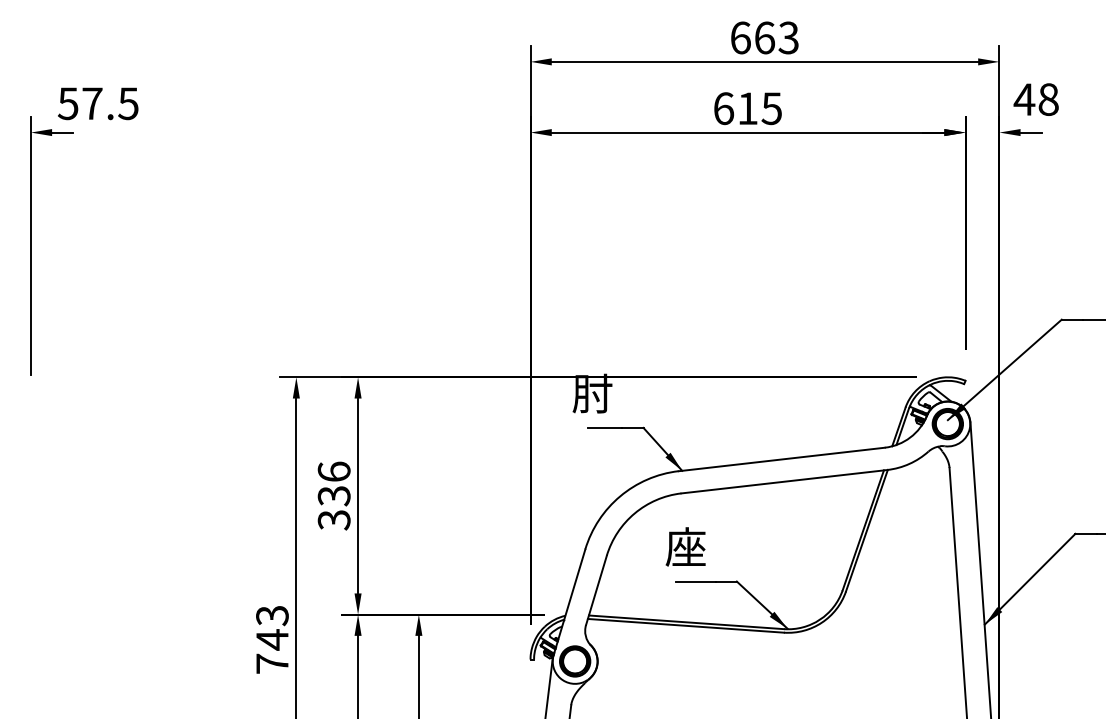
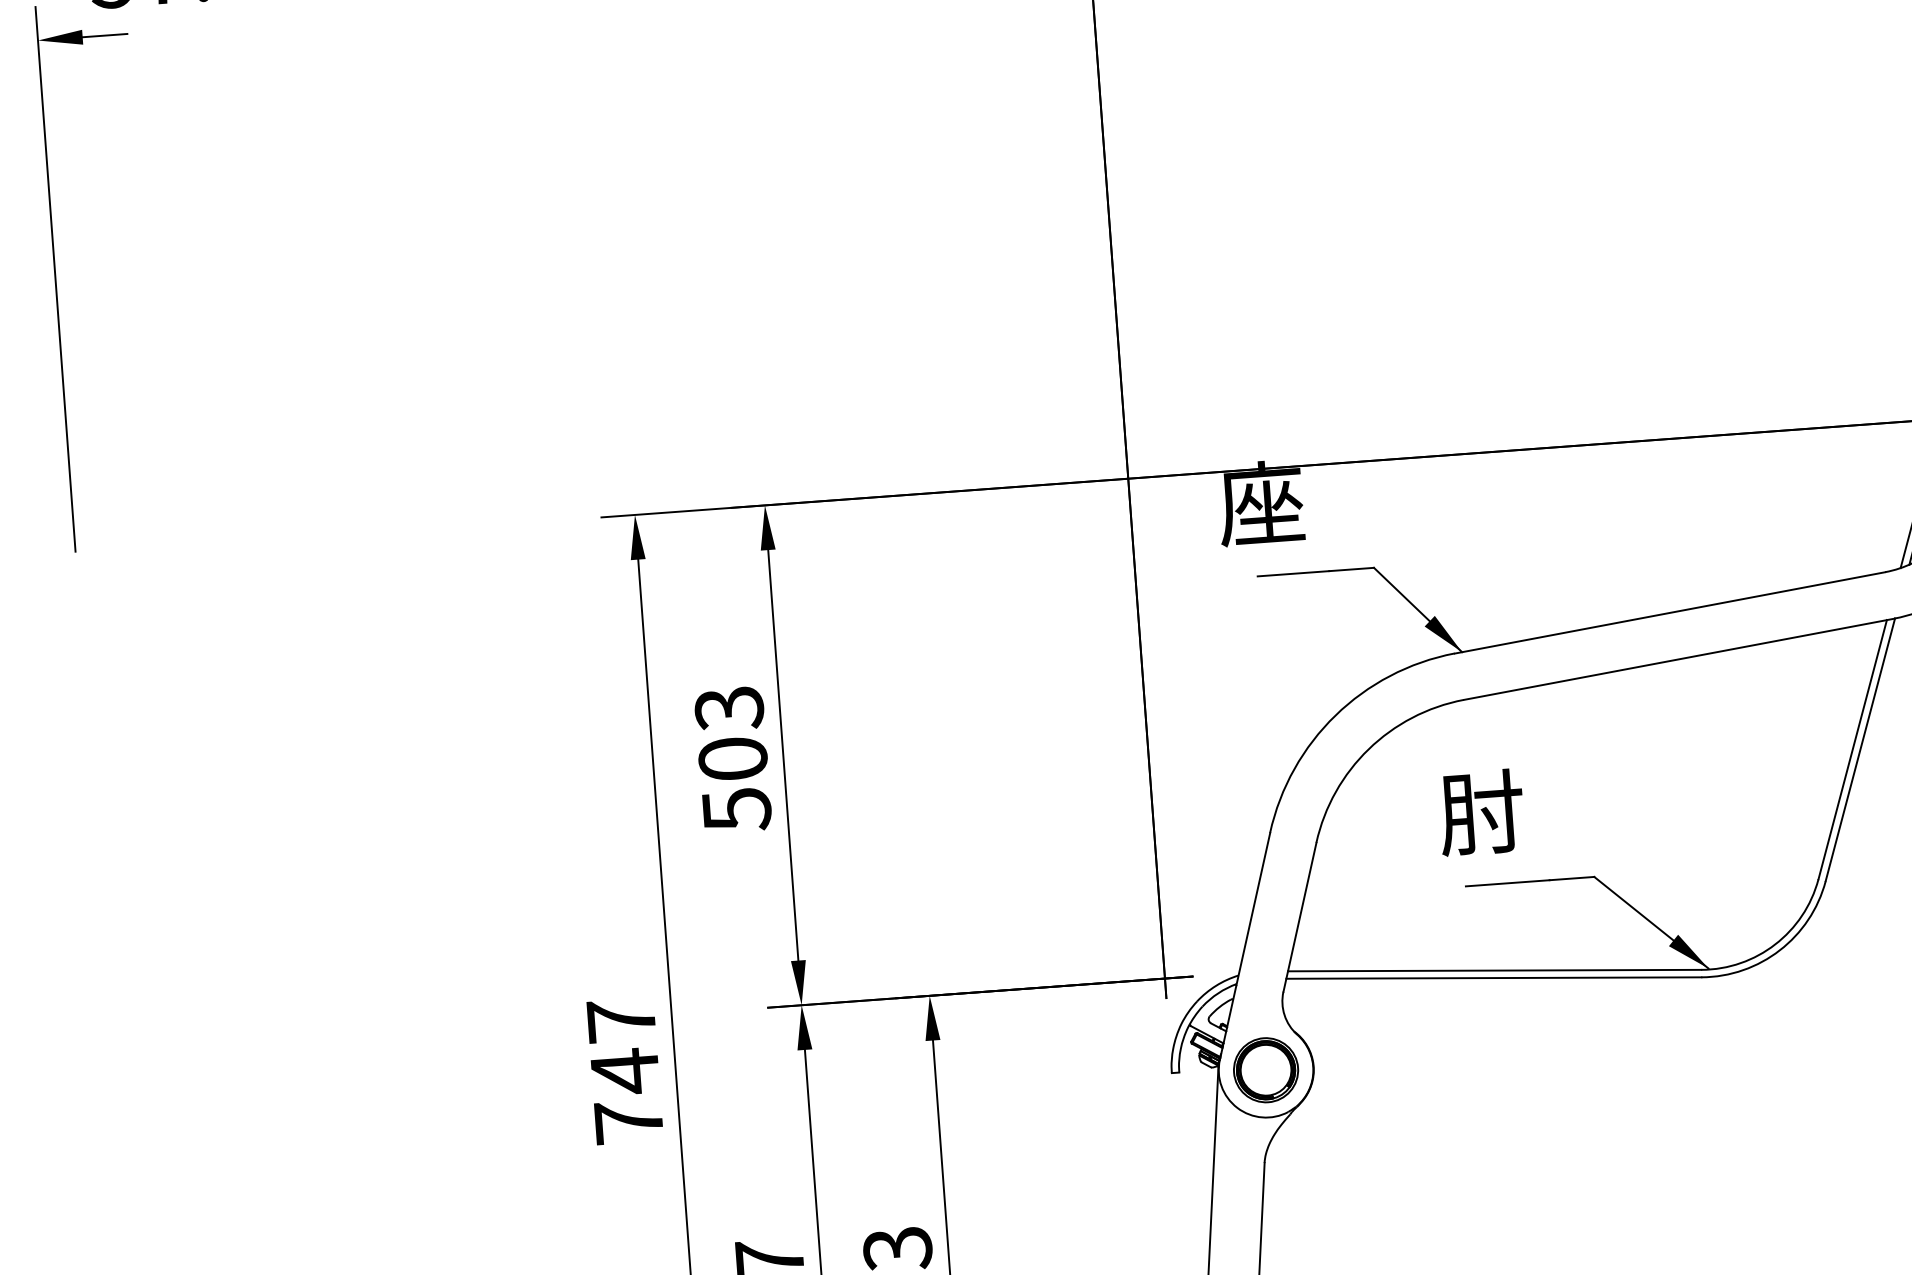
text: (592, 393) -> (1261, 503), 肘 -> 座
text: (333, 495) -> (731, 758), 336 -> 503
text: (685, 547) -> (1480, 813), 座 -> 肘
text: (272, 615) -> (621, 1020), 743 -> 747

